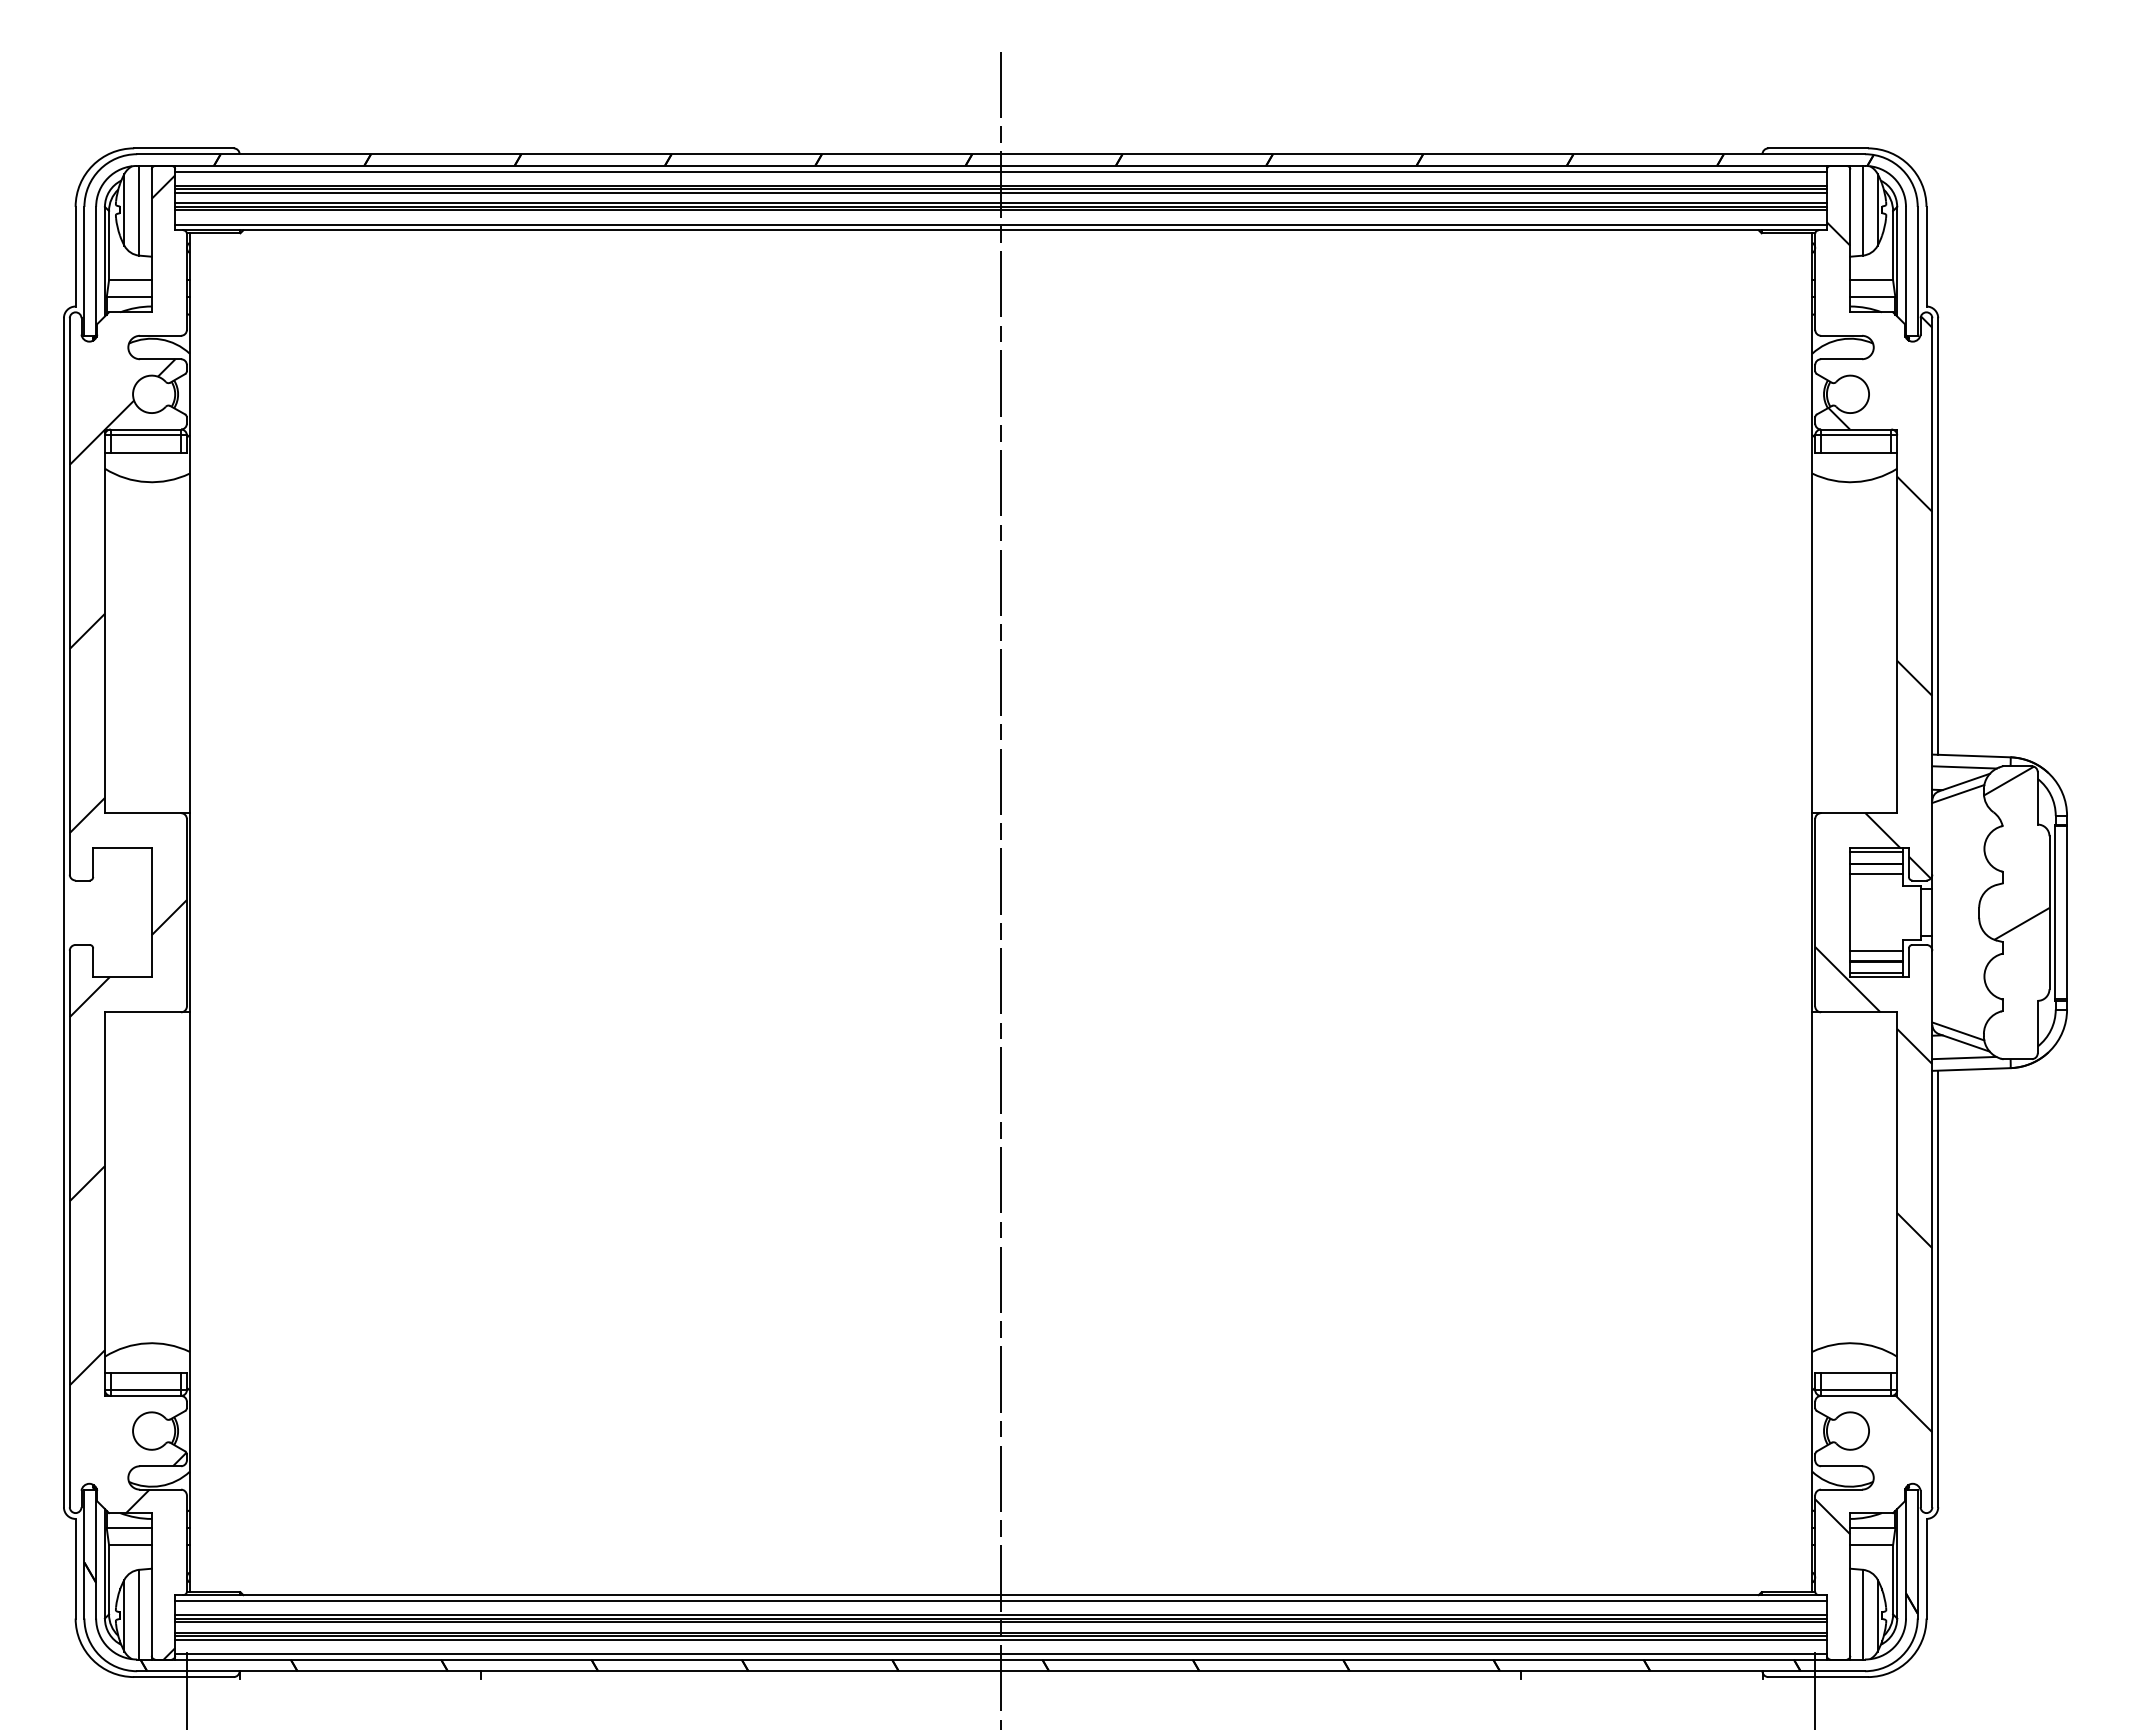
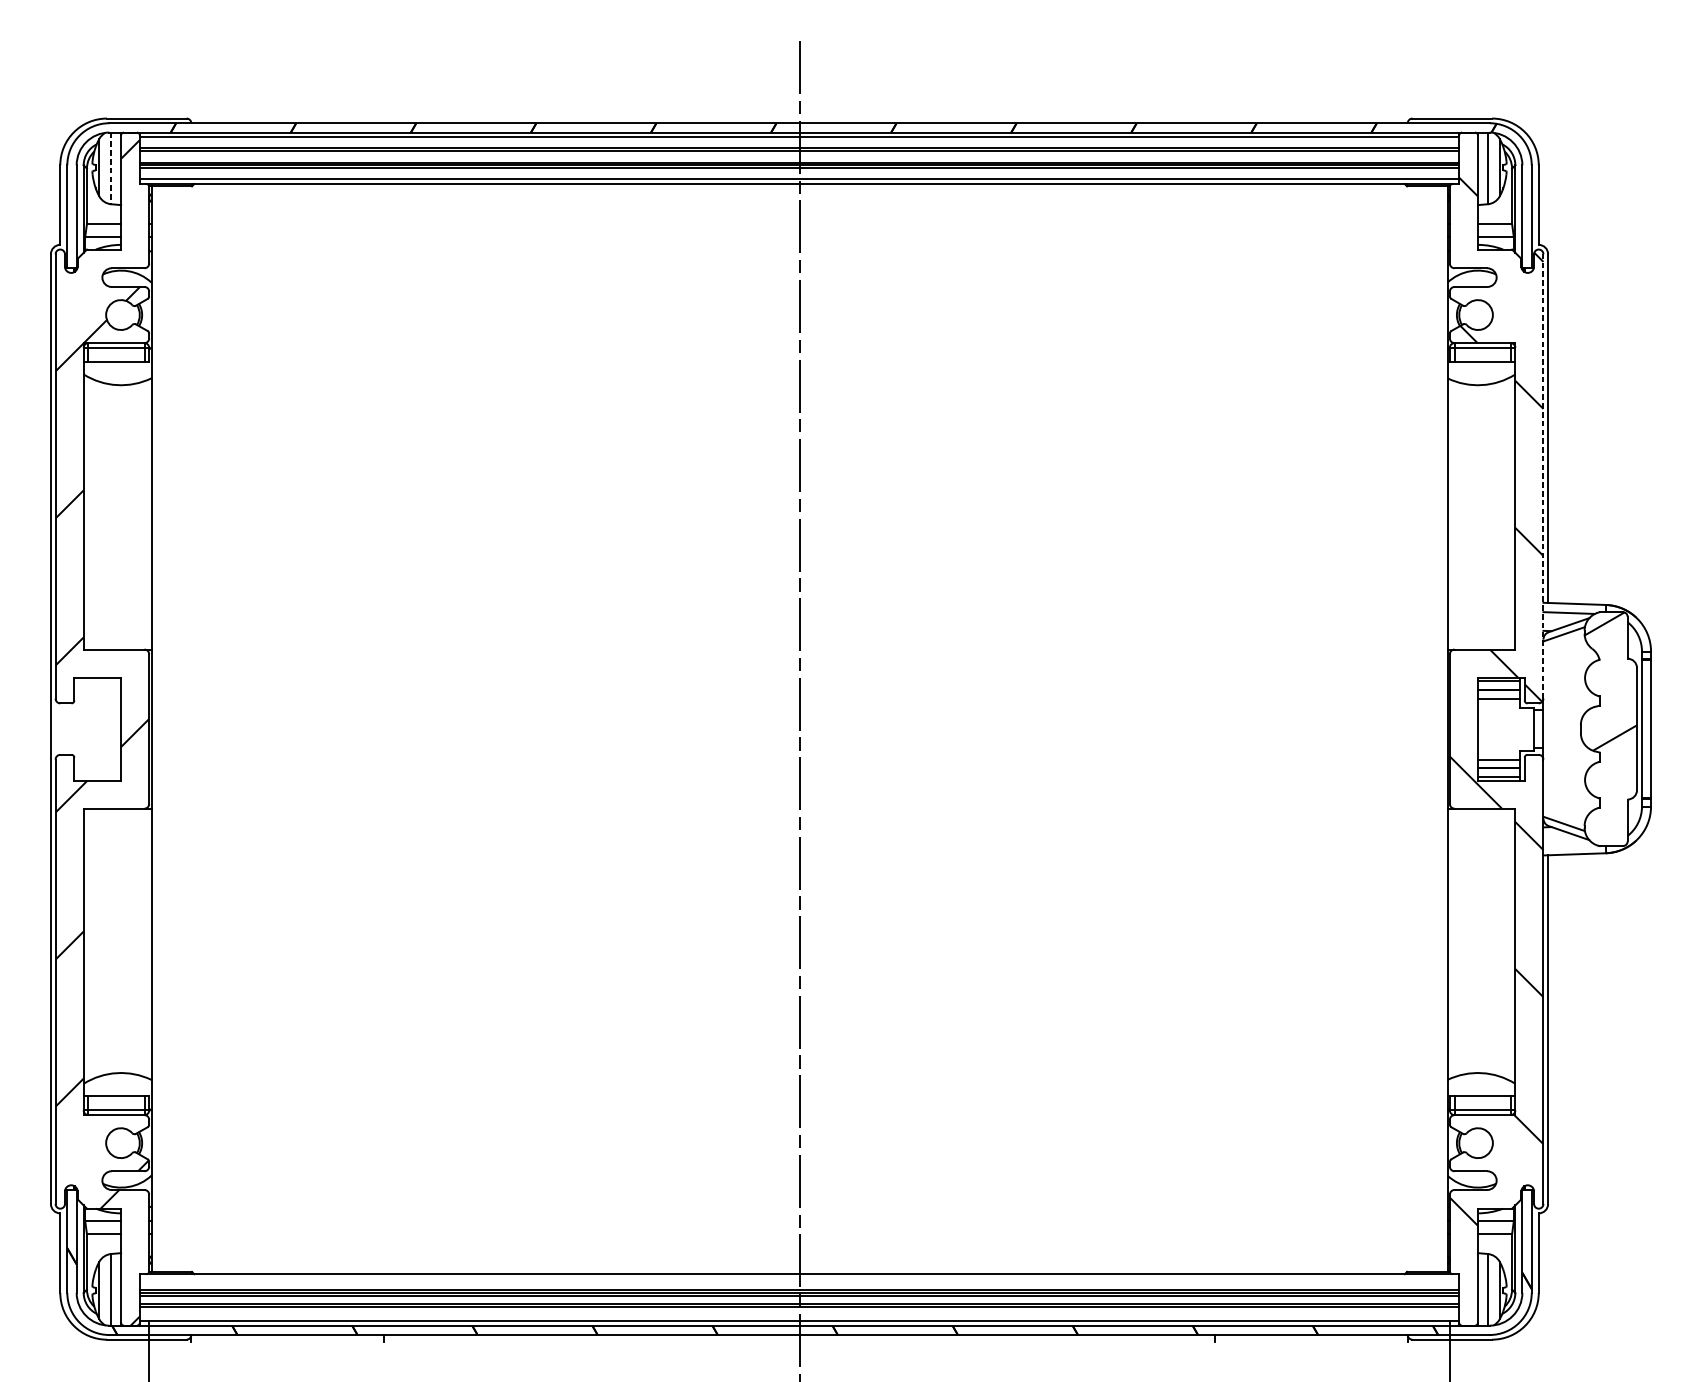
line: (1000, 192) -> (799, 153), removed
line: (139, 210) -> (111, 168), solid -> dashed
line: (1932, 595) -> (1543, 475), solid -> dashed
line: (1964, 1057) -> (1569, 844), removed
line: (1000, 1600) -> (799, 1278), removed
line: (1000, 1639) -> (799, 1309), removed

